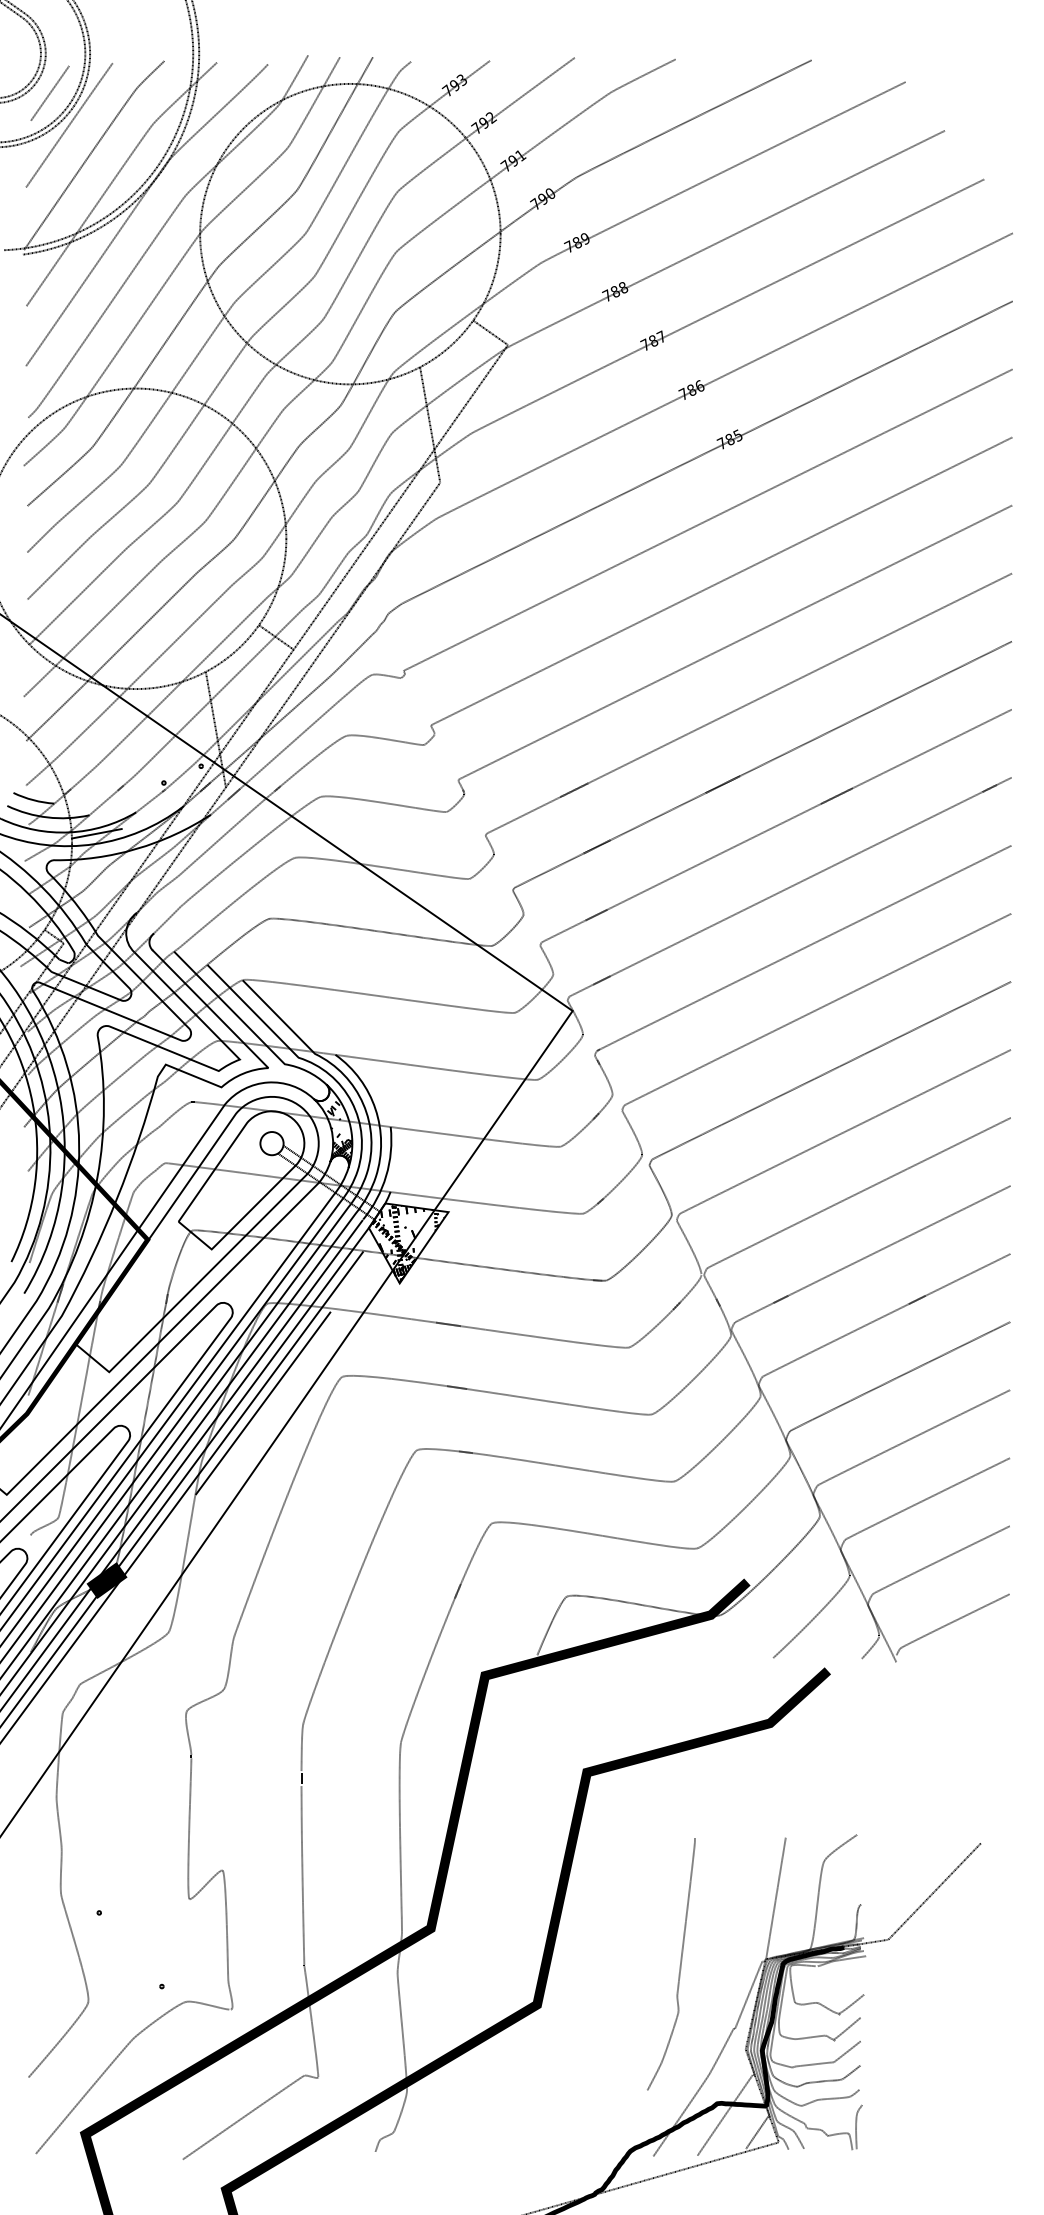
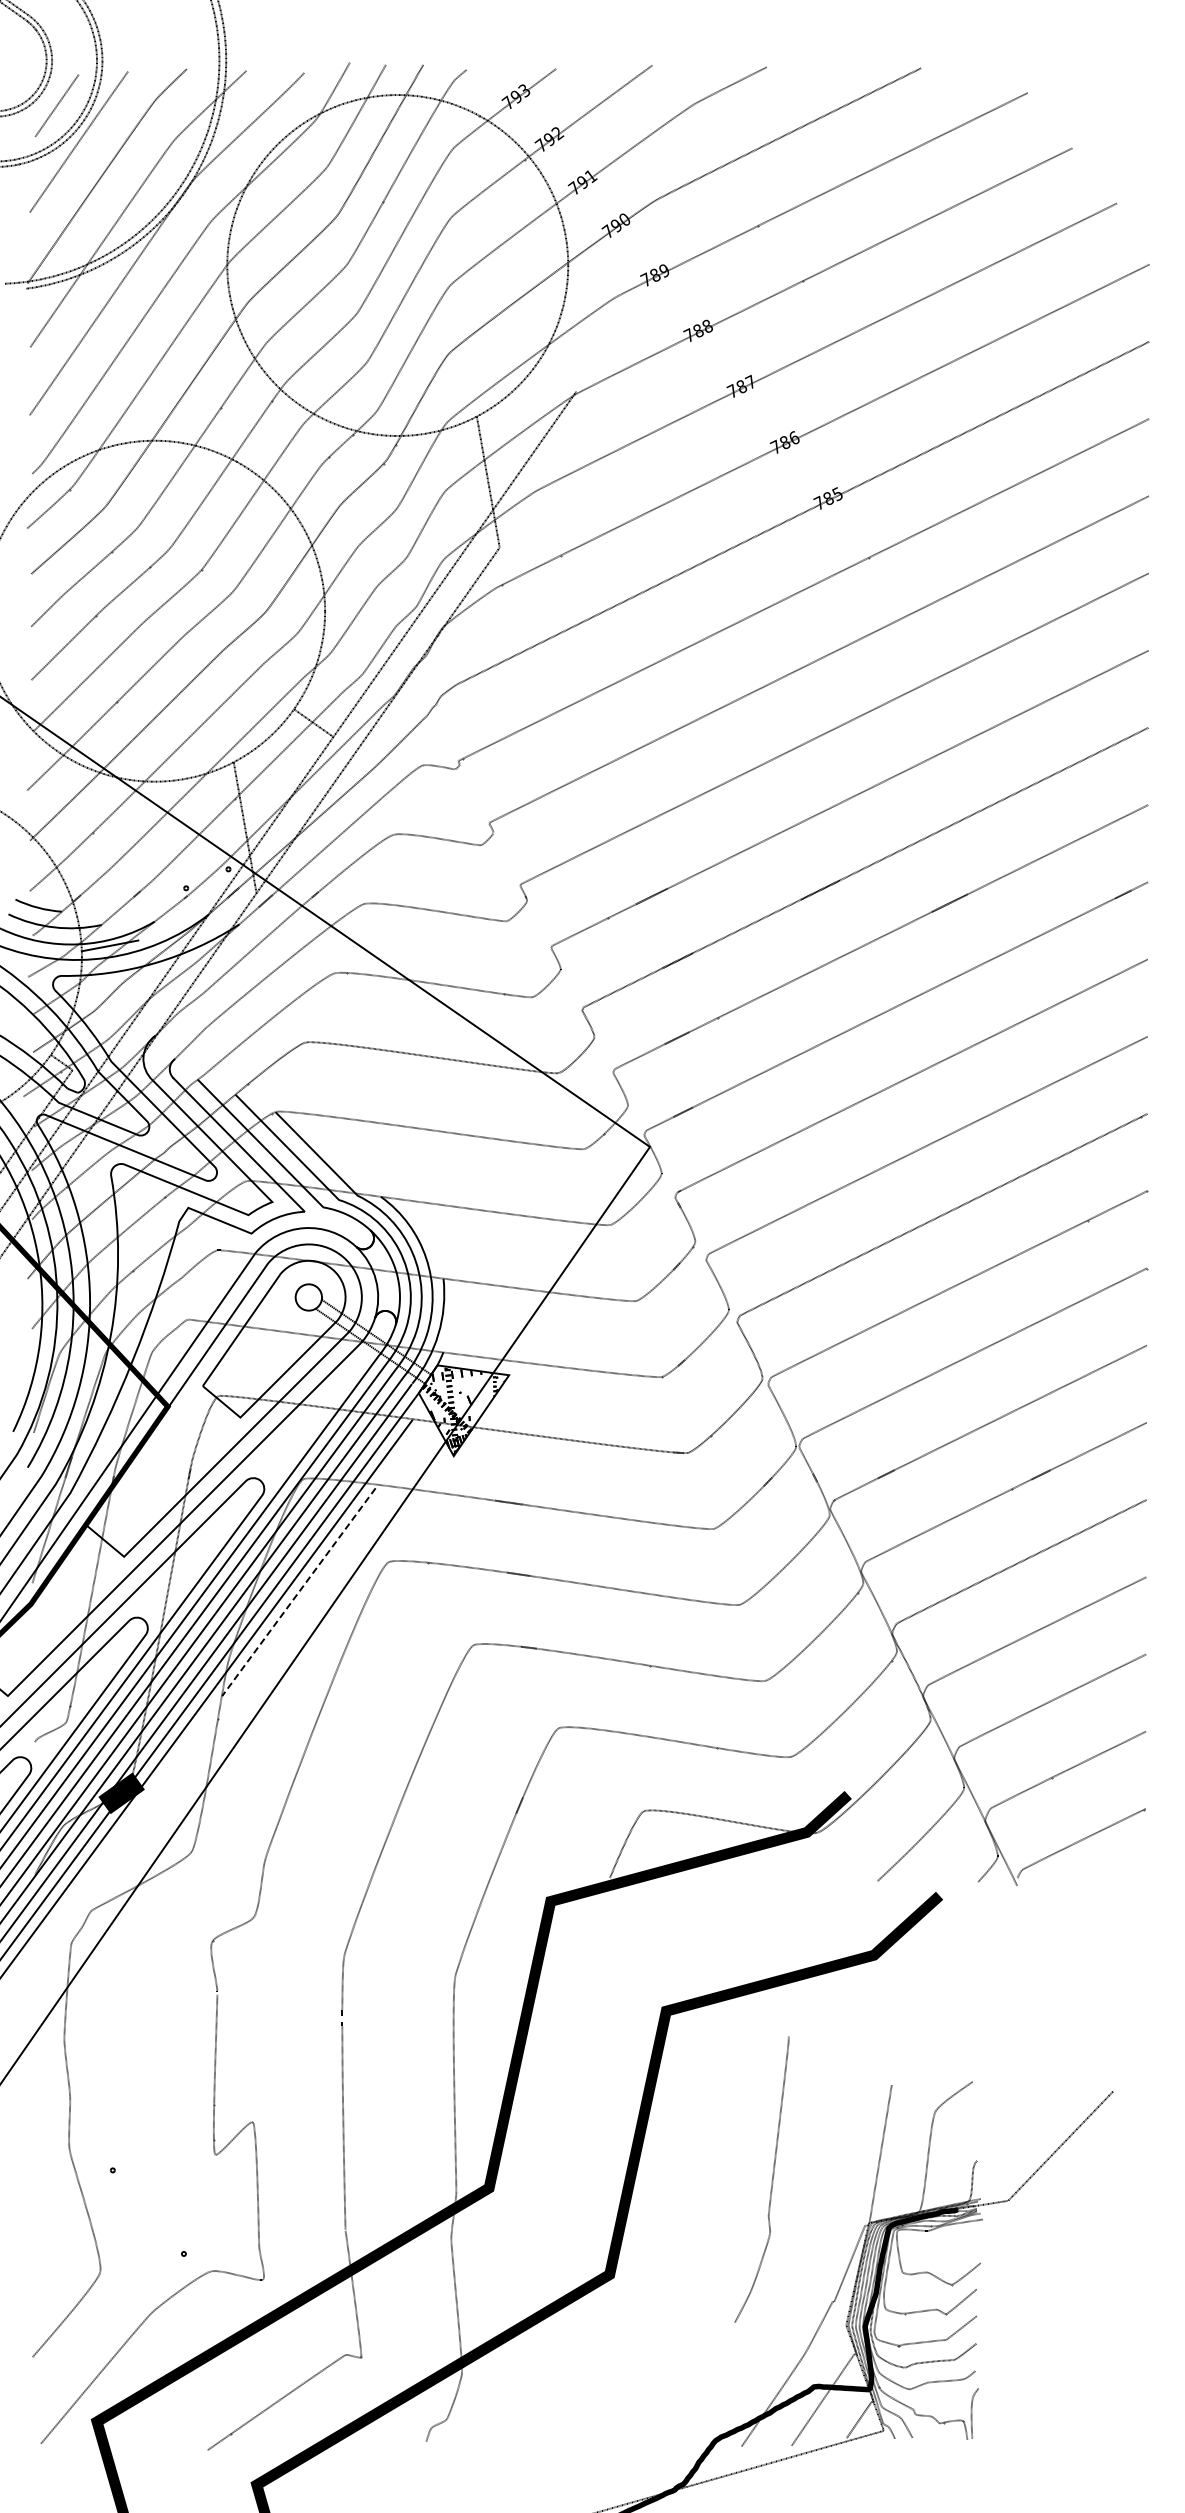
line: (490, 332) -> (556, 377), removed
hatch: (339, 1123) -> (385, 1274), removed
line: (262, 1403) -> (298, 1592), solid -> dashed
curve: (679, 1965) -> (771, 2180), moved

